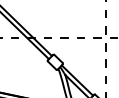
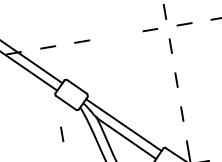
line: (80, 37) -> (115, 34), removed
line: (47, 79) -> (61, 133), added

